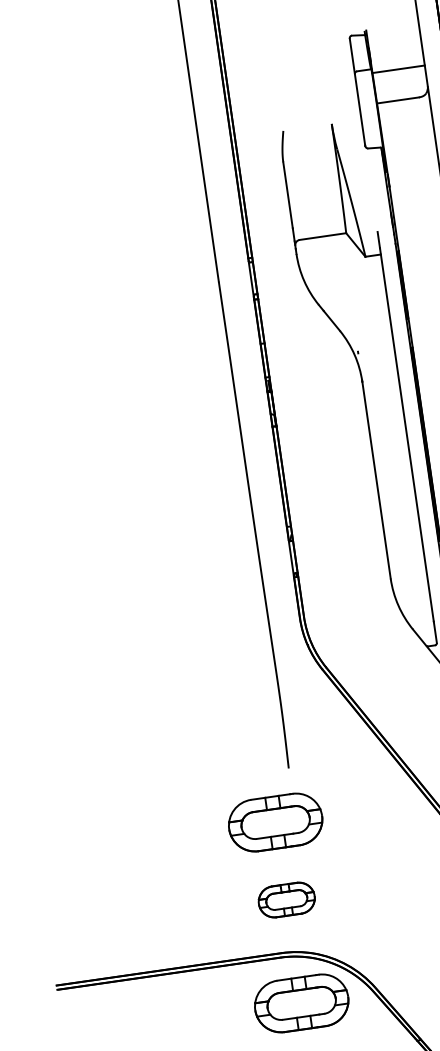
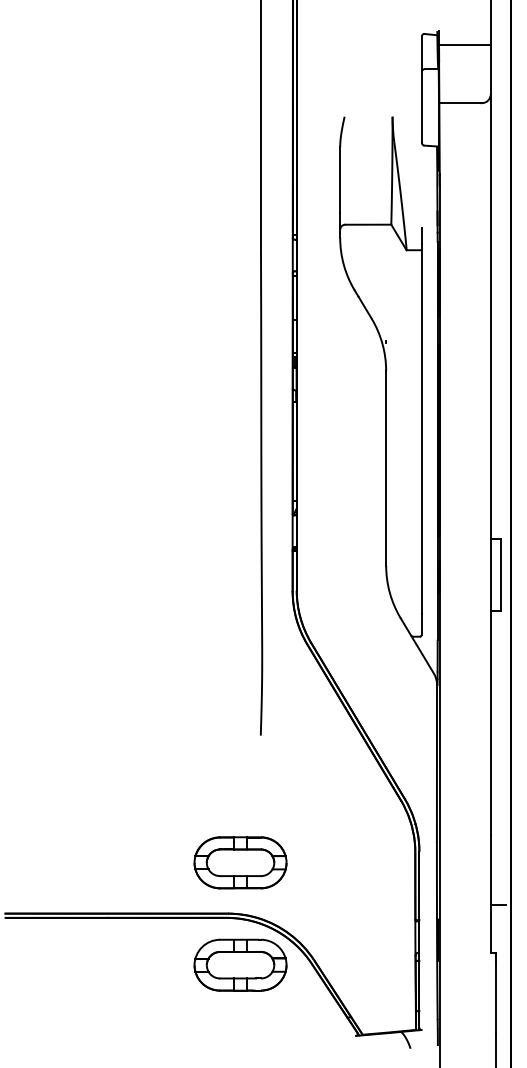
line: (398, 69) -> (464, 45), moved
part: (275, 821) -> (240, 785), removed
part: (286, 899) -> (240, 862), size x1.67

